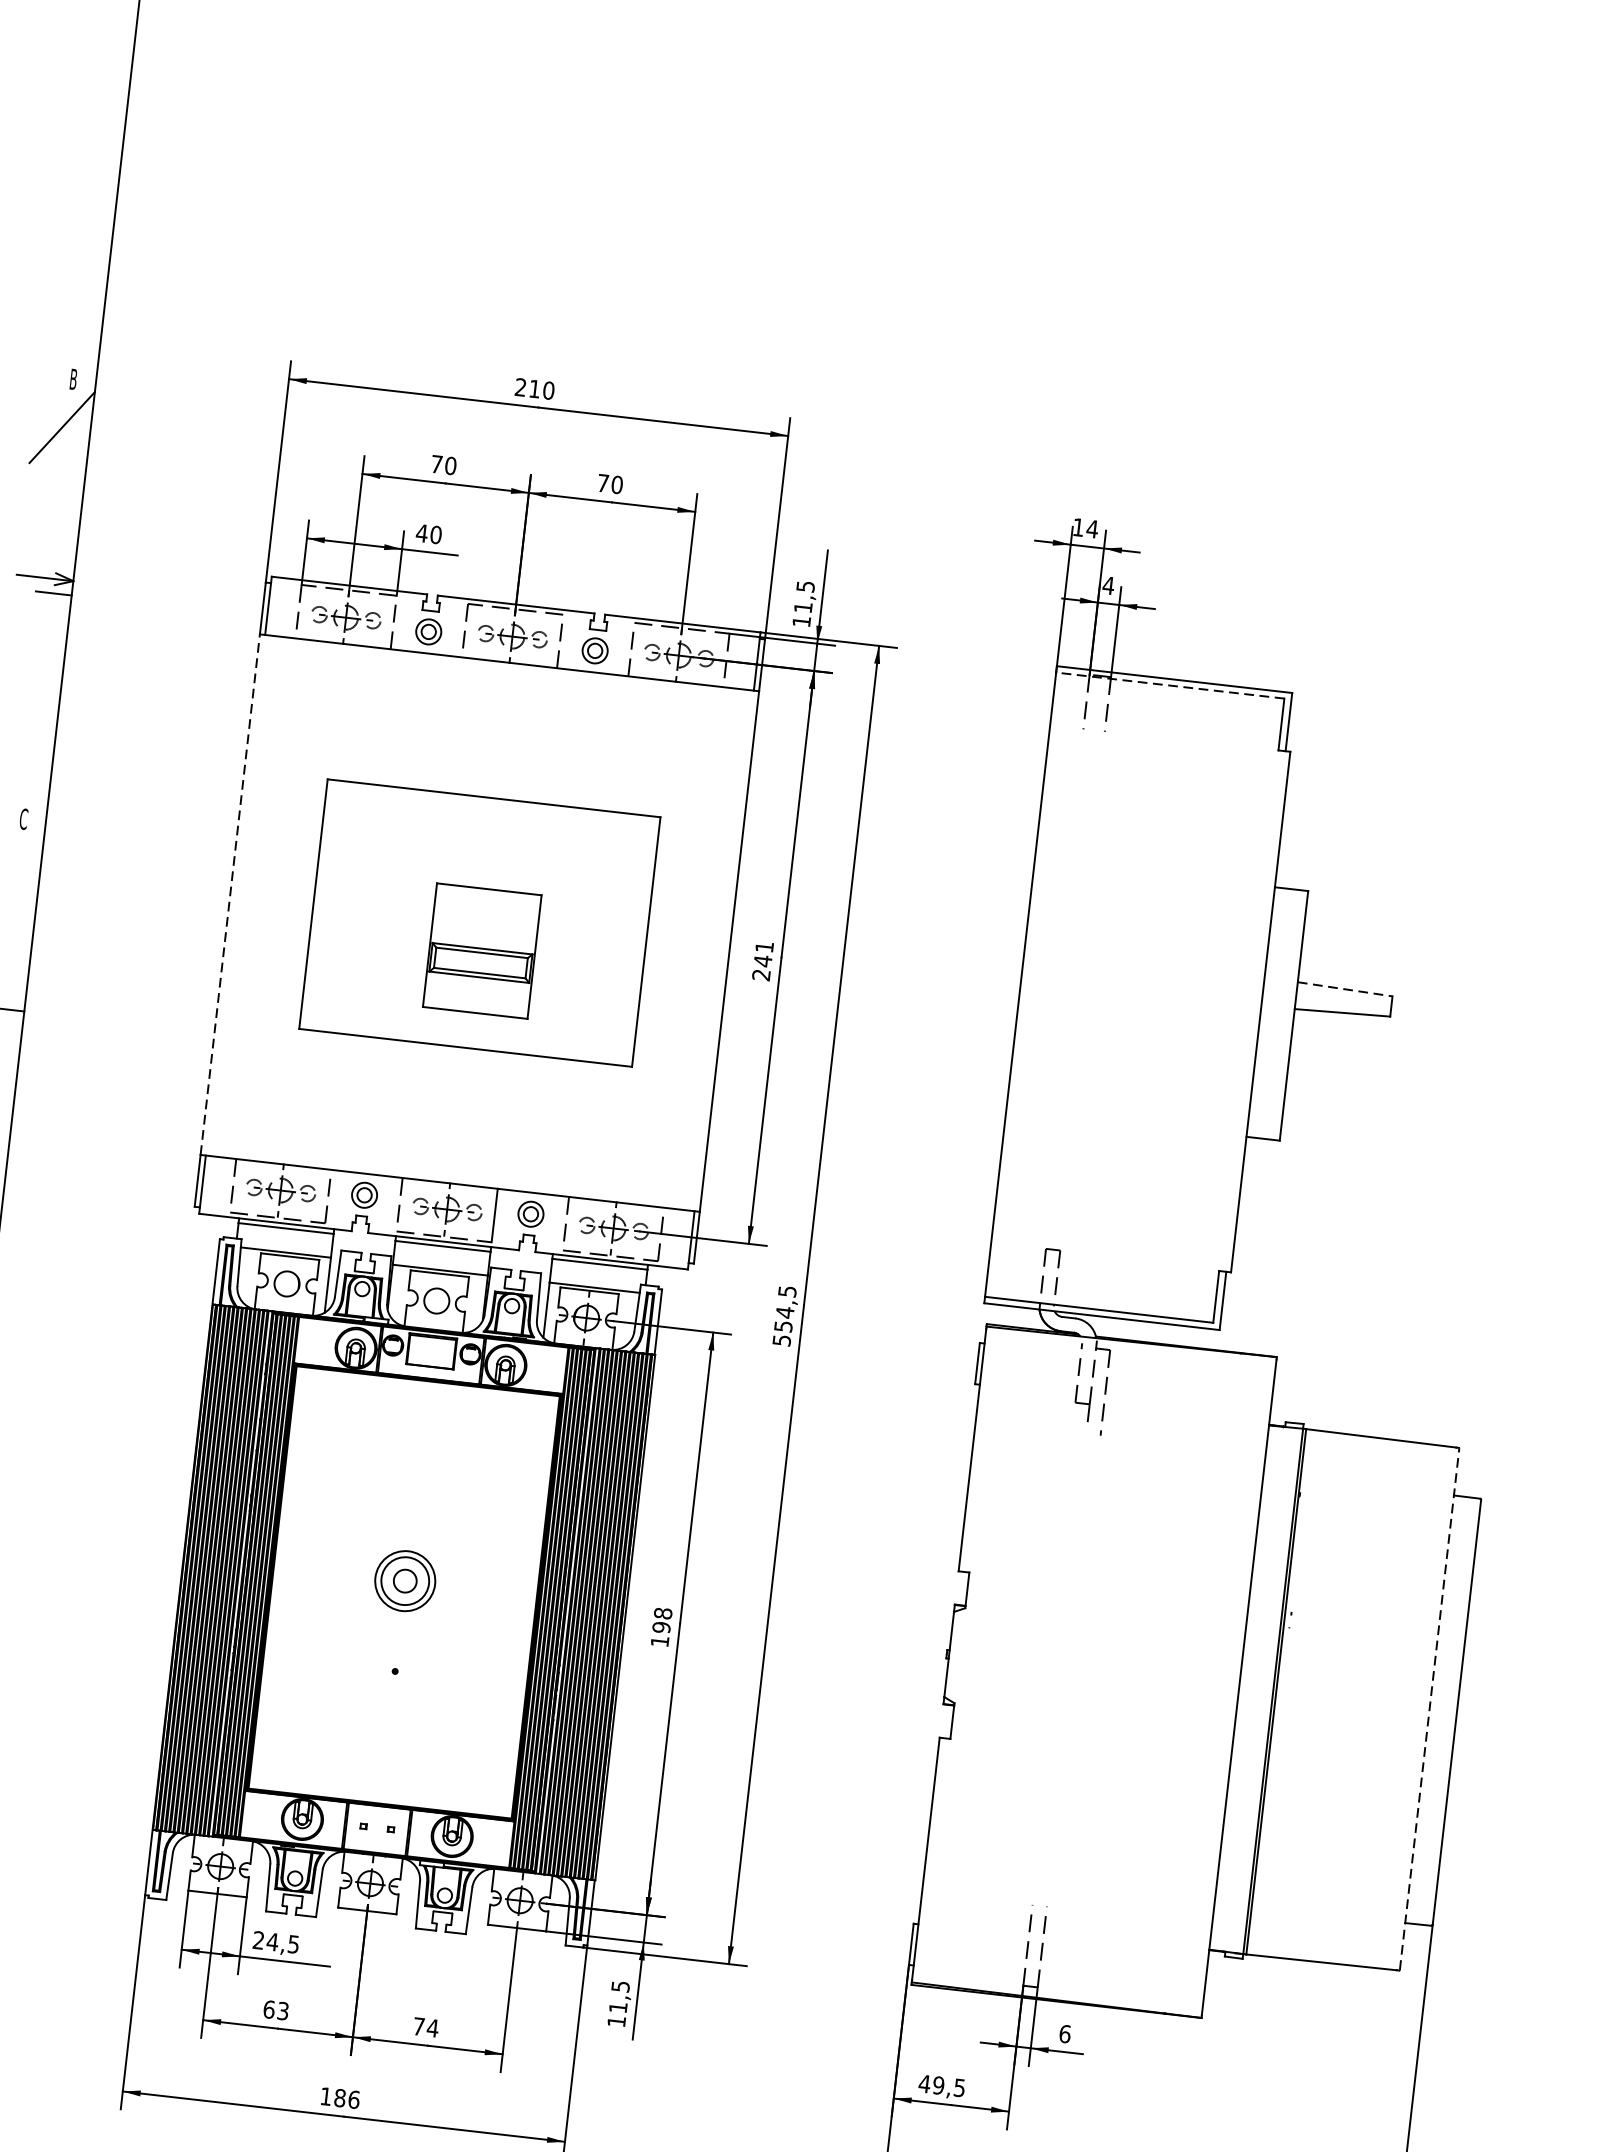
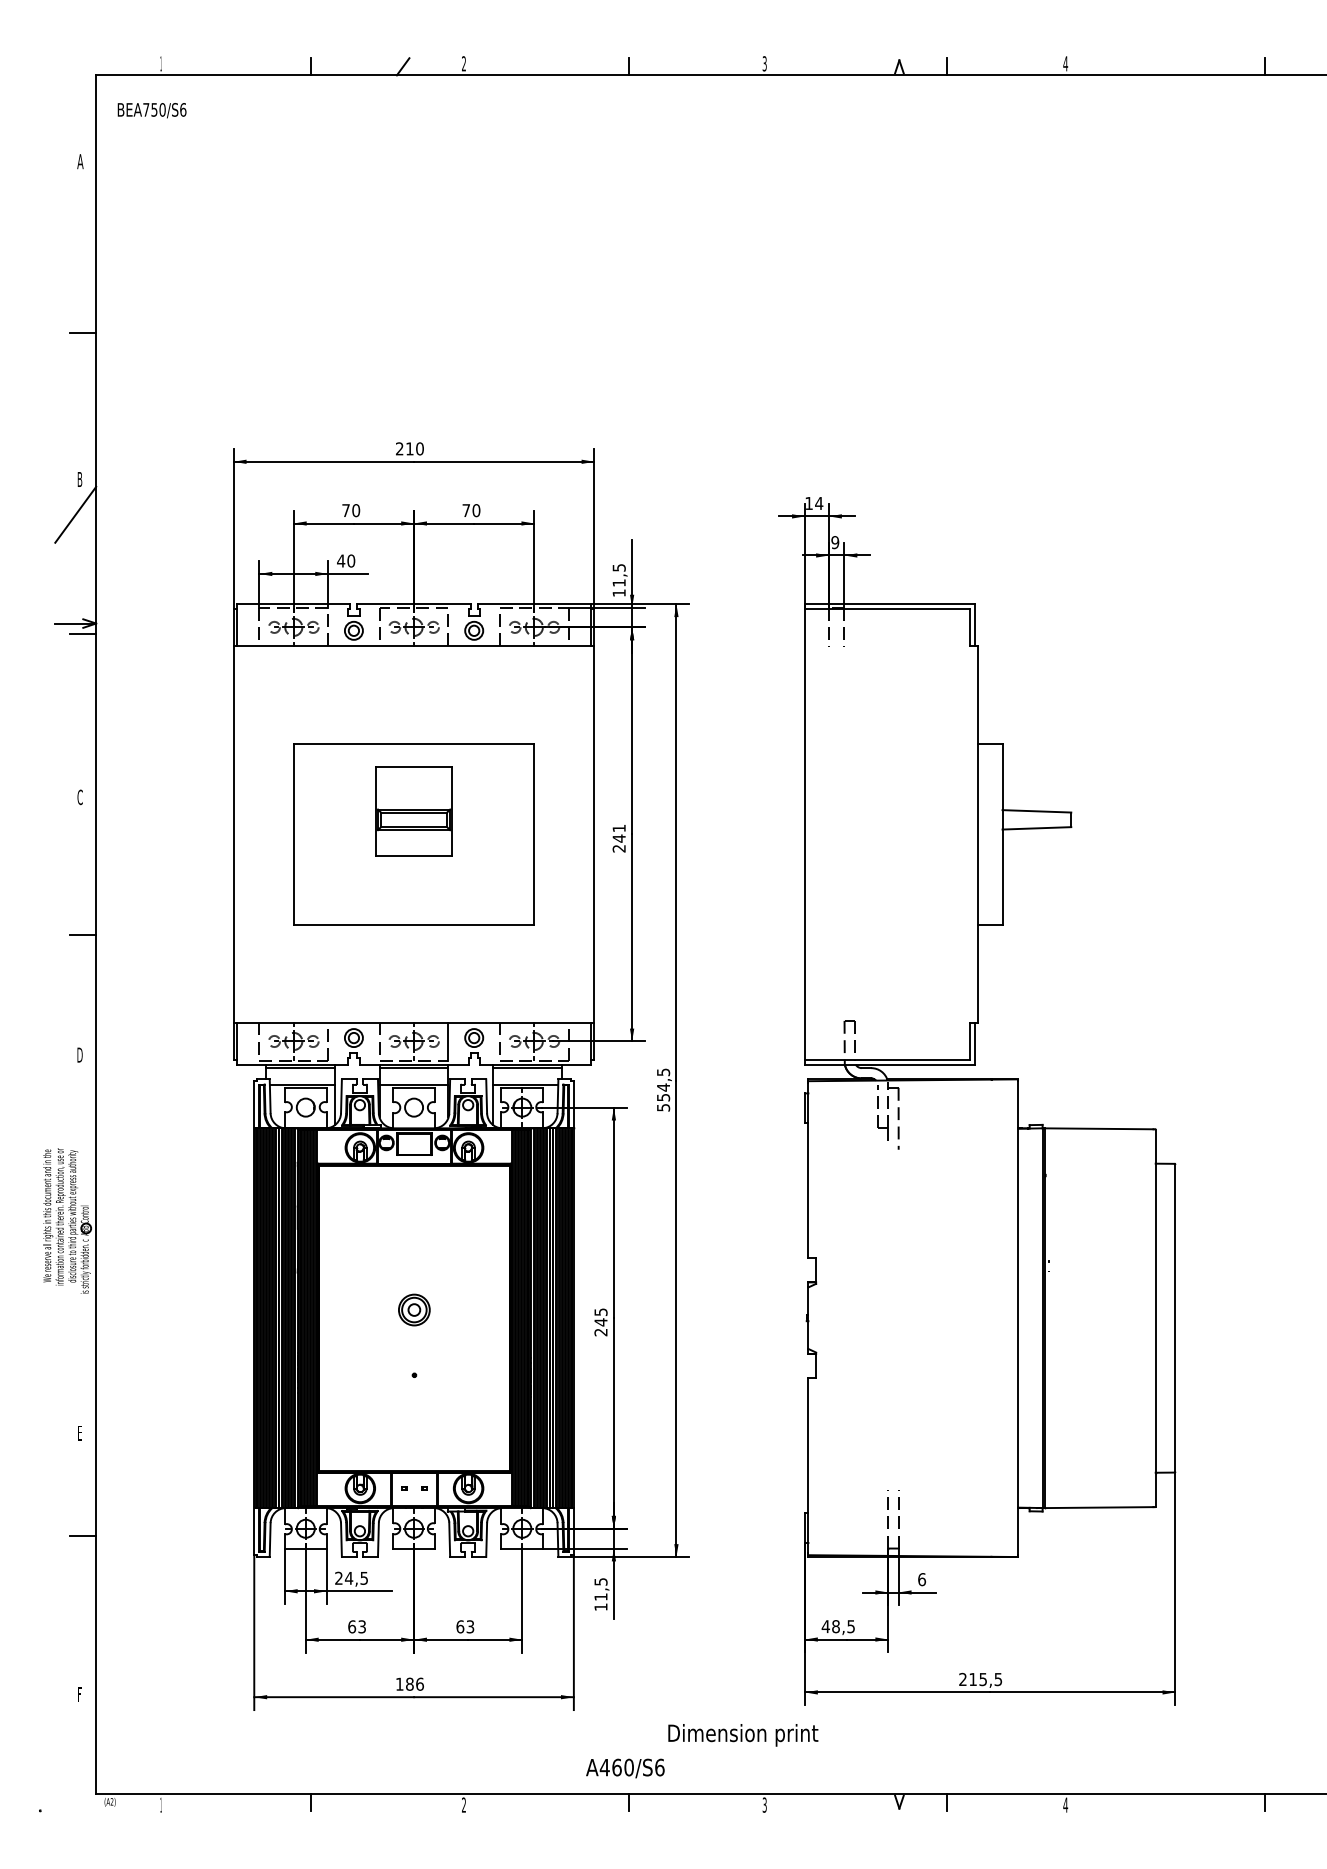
line: (101, 177) -> (83, 333), added
text: (1108, 585) -> (835, 542), 4 -> 9
line: (1169, 684) -> (886, 608), dashed -> solid
line: (230, 893) -> (233, 833), dashed -> solid
part: (481, 951) -> (413, 811), moved
line: (1345, 989) -> (1037, 811), dashed -> solid
part: (405, 1580) -> (414, 1309), size x0.71
text: (660, 1627) -> (600, 1322), 198 -> 245
line: (1429, 1708) -> (1155, 1317), dashed -> solid
text: (426, 2026) -> (465, 1626), 74 -> 63
text: (938, 2085) -> (835, 1626), 49,5 -> 48,5

